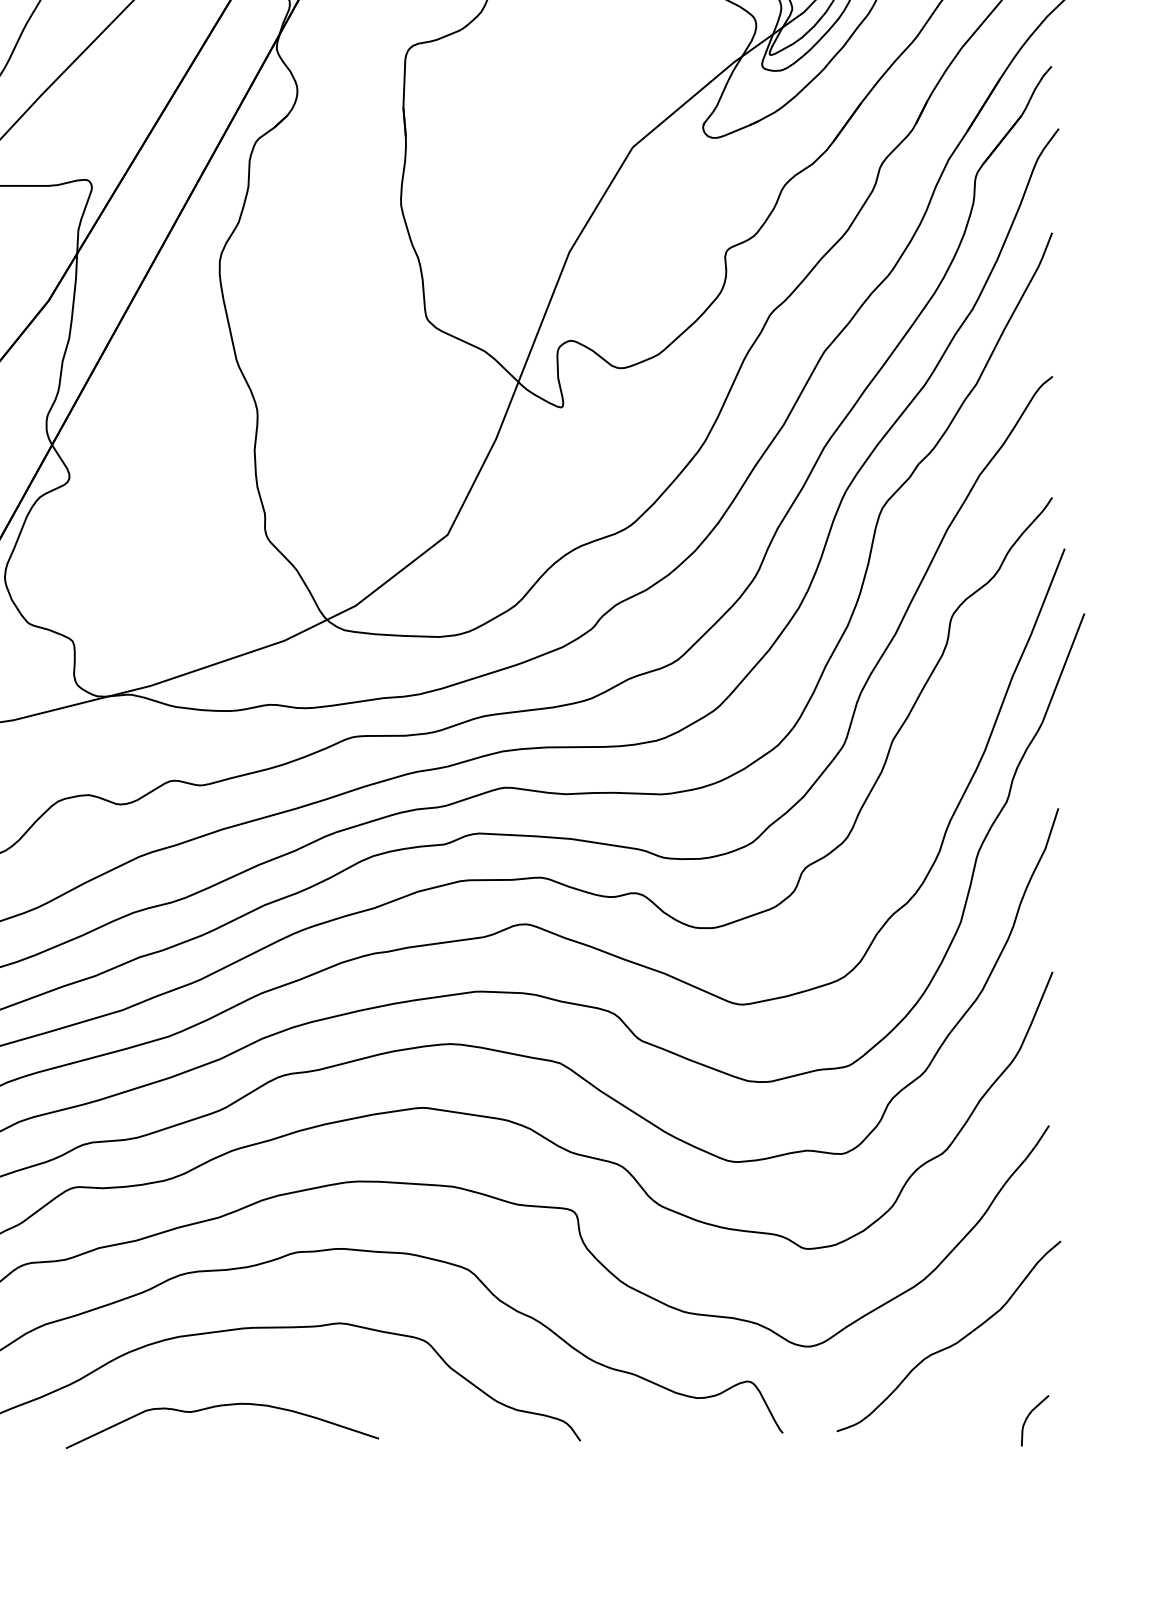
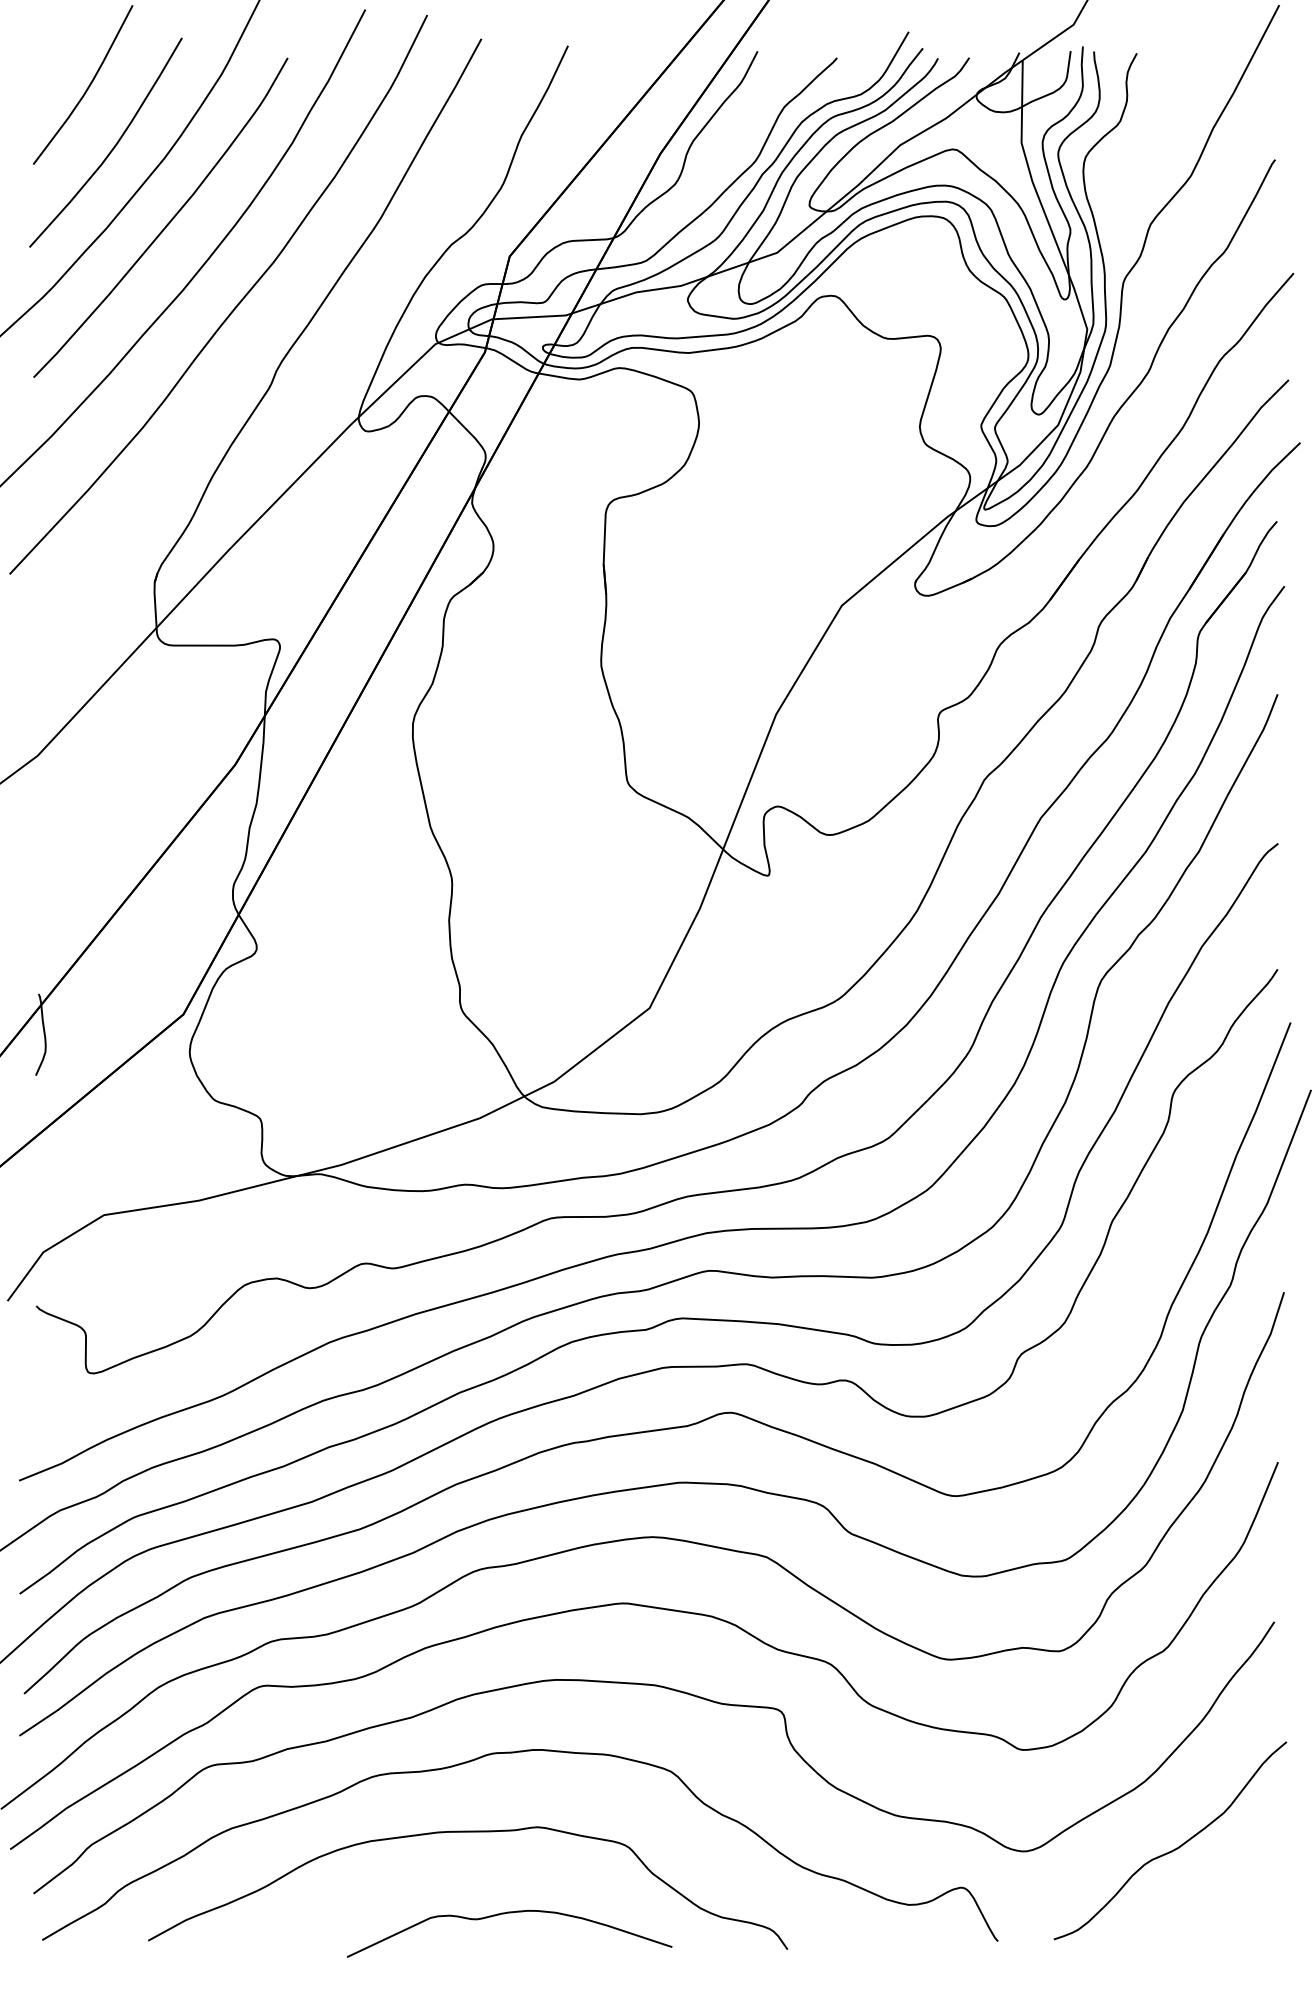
curve: (217, 1407) -> (504, 1914), moved
curve: (1028, 1416) -> (1253, 1924), removed

